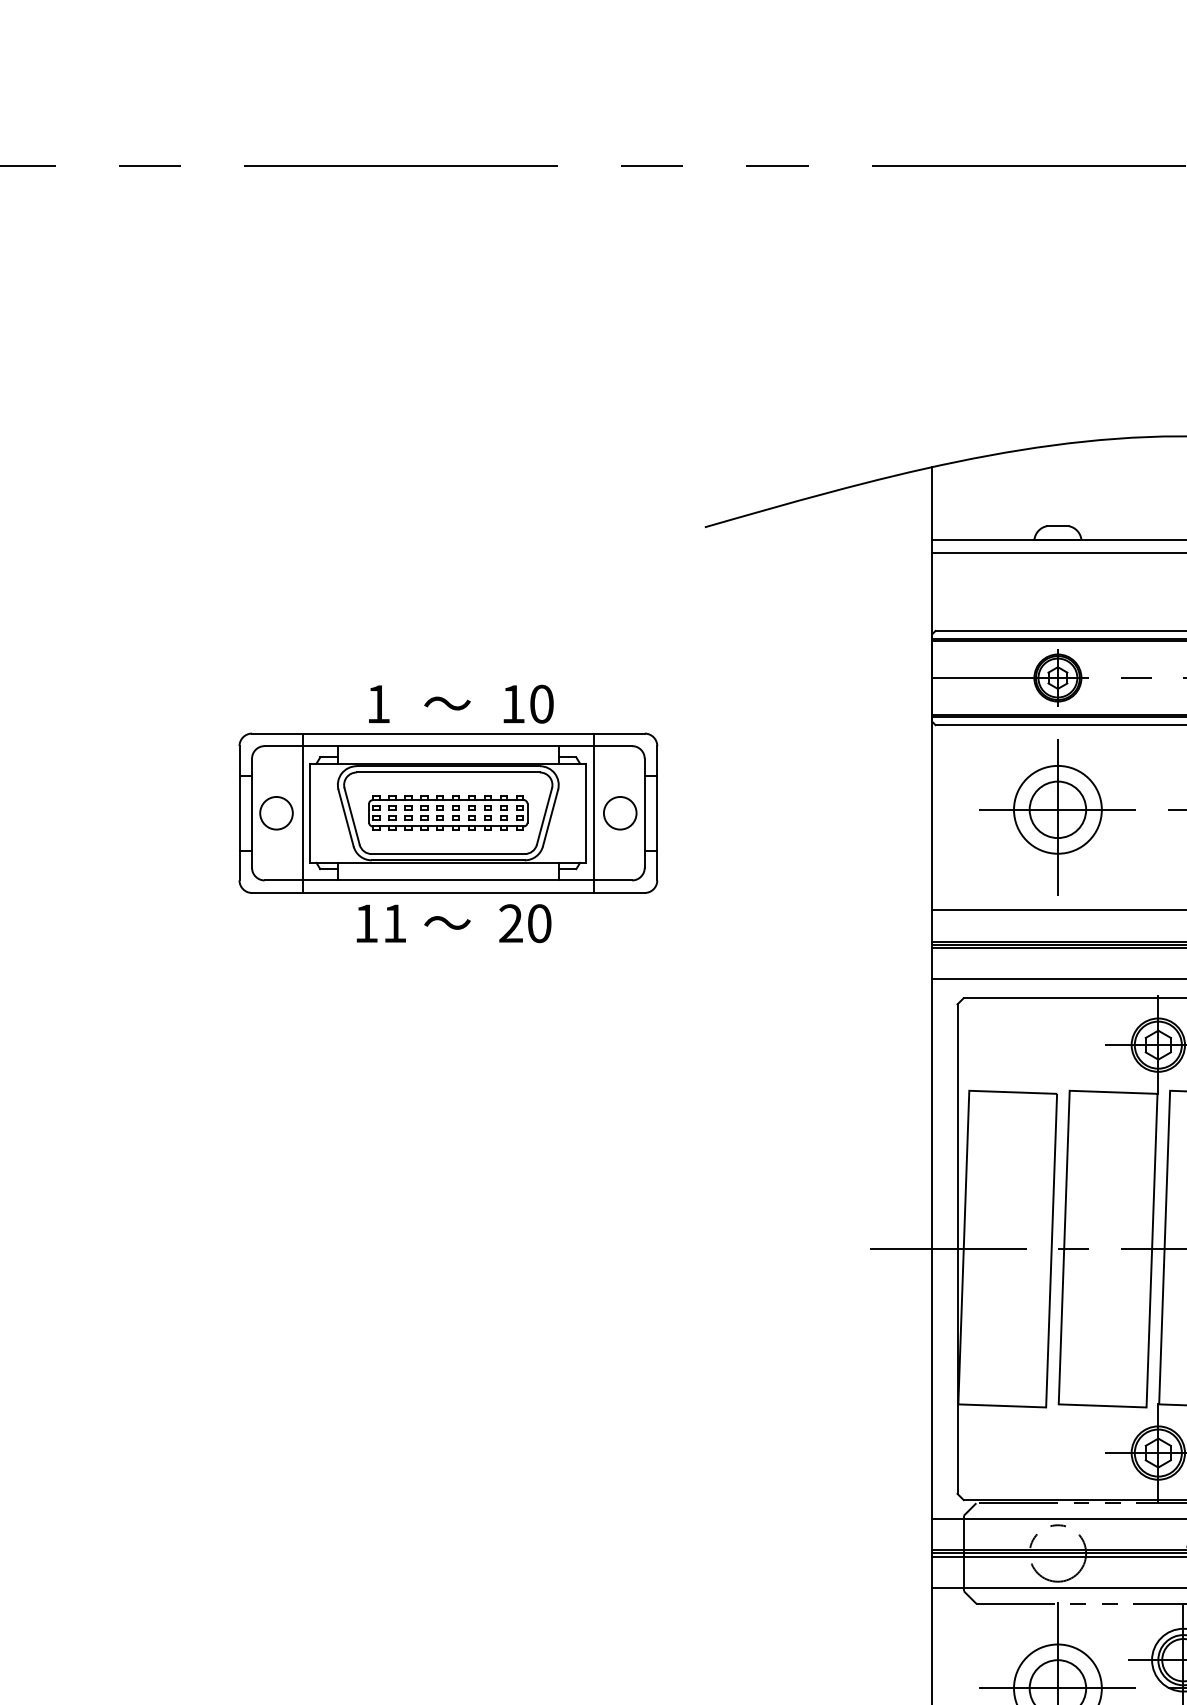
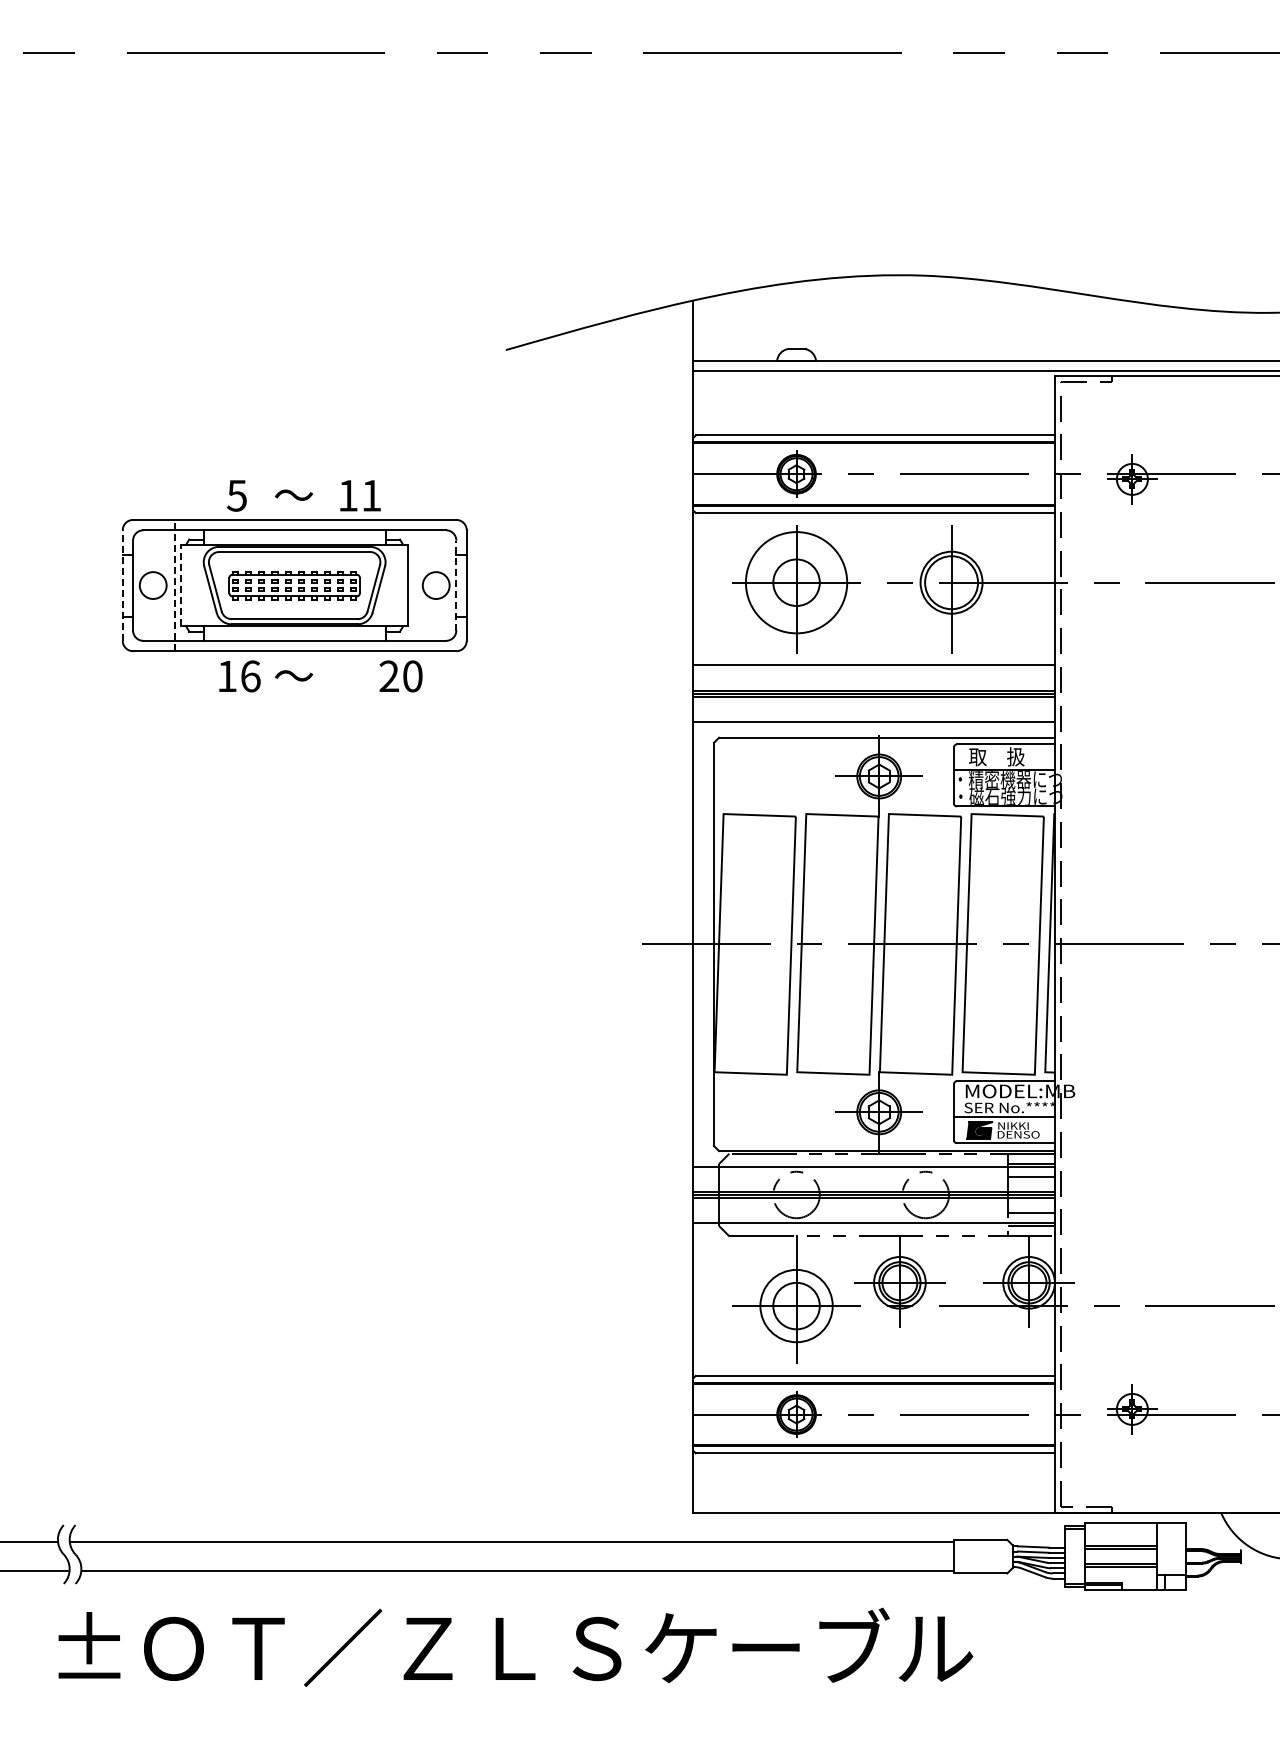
text: (377, 703) -> (236, 495), 1 -> 5
text: (541, 703) -> (371, 495), 10 -> 11
circle: (1057, 809) -> (796, 582), size x1.4
line: (239, 813) -> (122, 585), solid -> dashed
line: (302, 813) -> (174, 585), solid -> dashed
line: (309, 813) -> (180, 585), solid -> dashed
line: (593, 813) -> (414, 585), removed
line: (644, 813) -> (456, 585), solid -> dashed
text: (394, 923) -> (250, 676), 11 -> 16
text: (524, 923) -> (400, 676), moved

